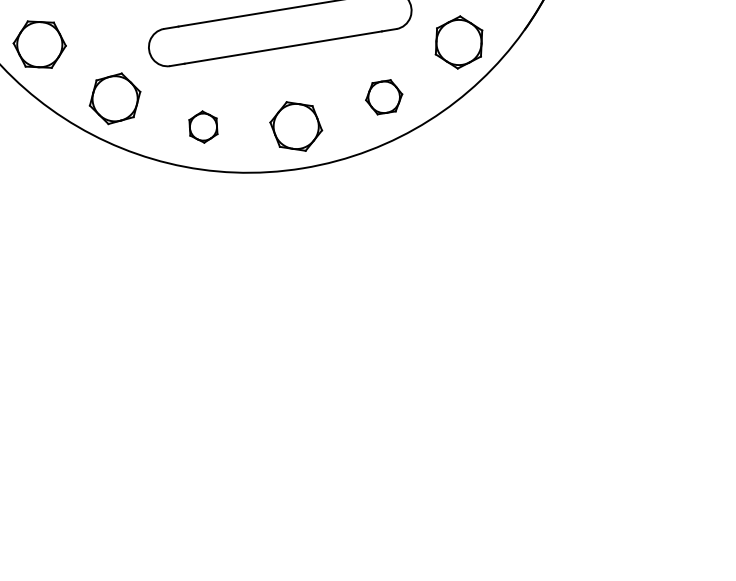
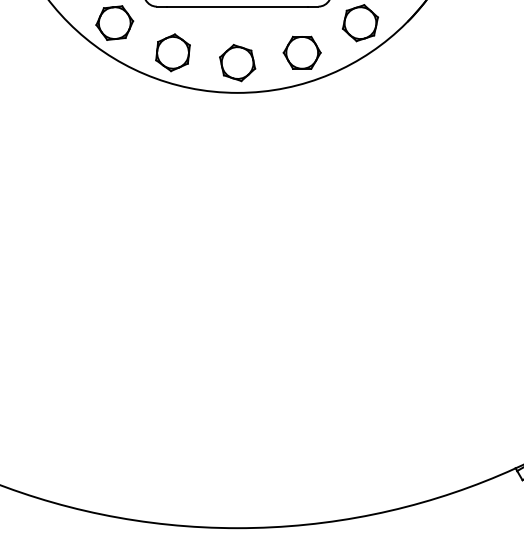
part: (383, 97) -> (301, 52), size x1.43
part: (202, 126) -> (172, 52), size x1.67

